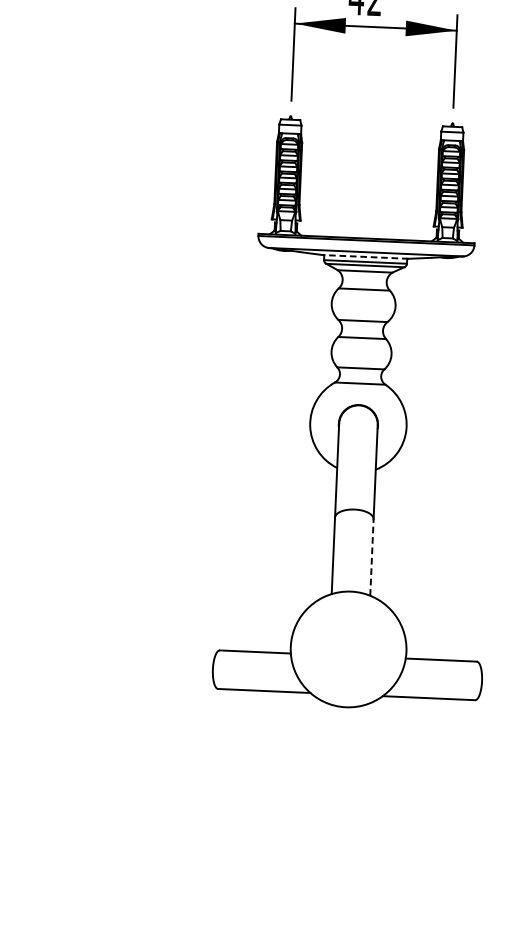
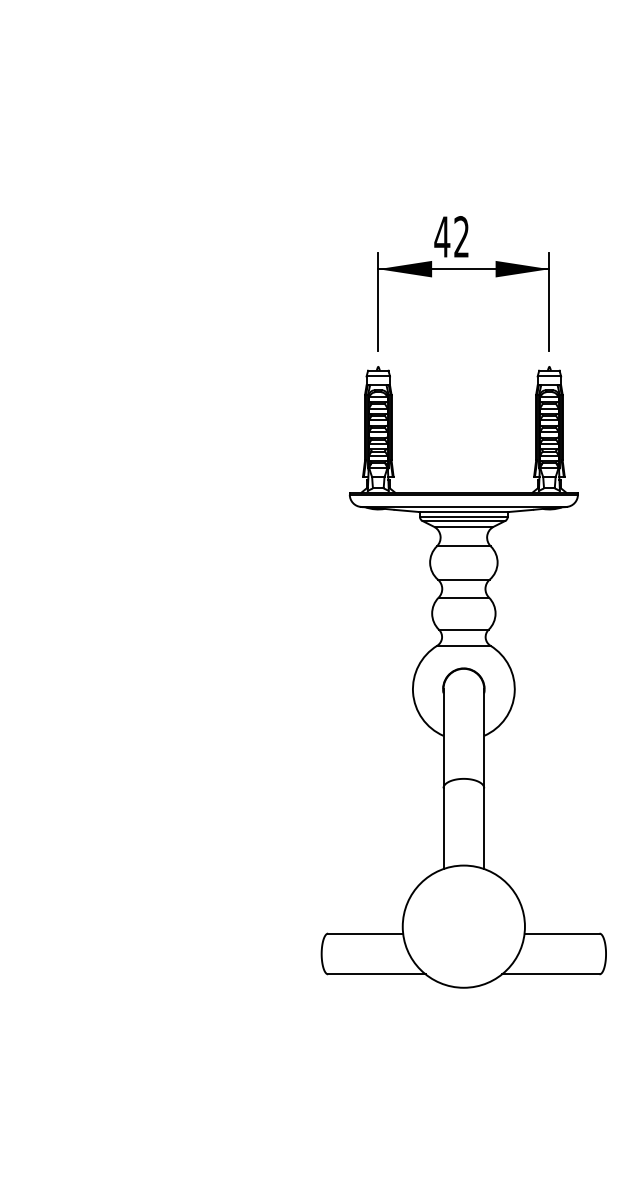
line: (365, 256) -> (463, 511), dashed -> solid
line: (372, 557) -> (484, 828), dashed -> solid

